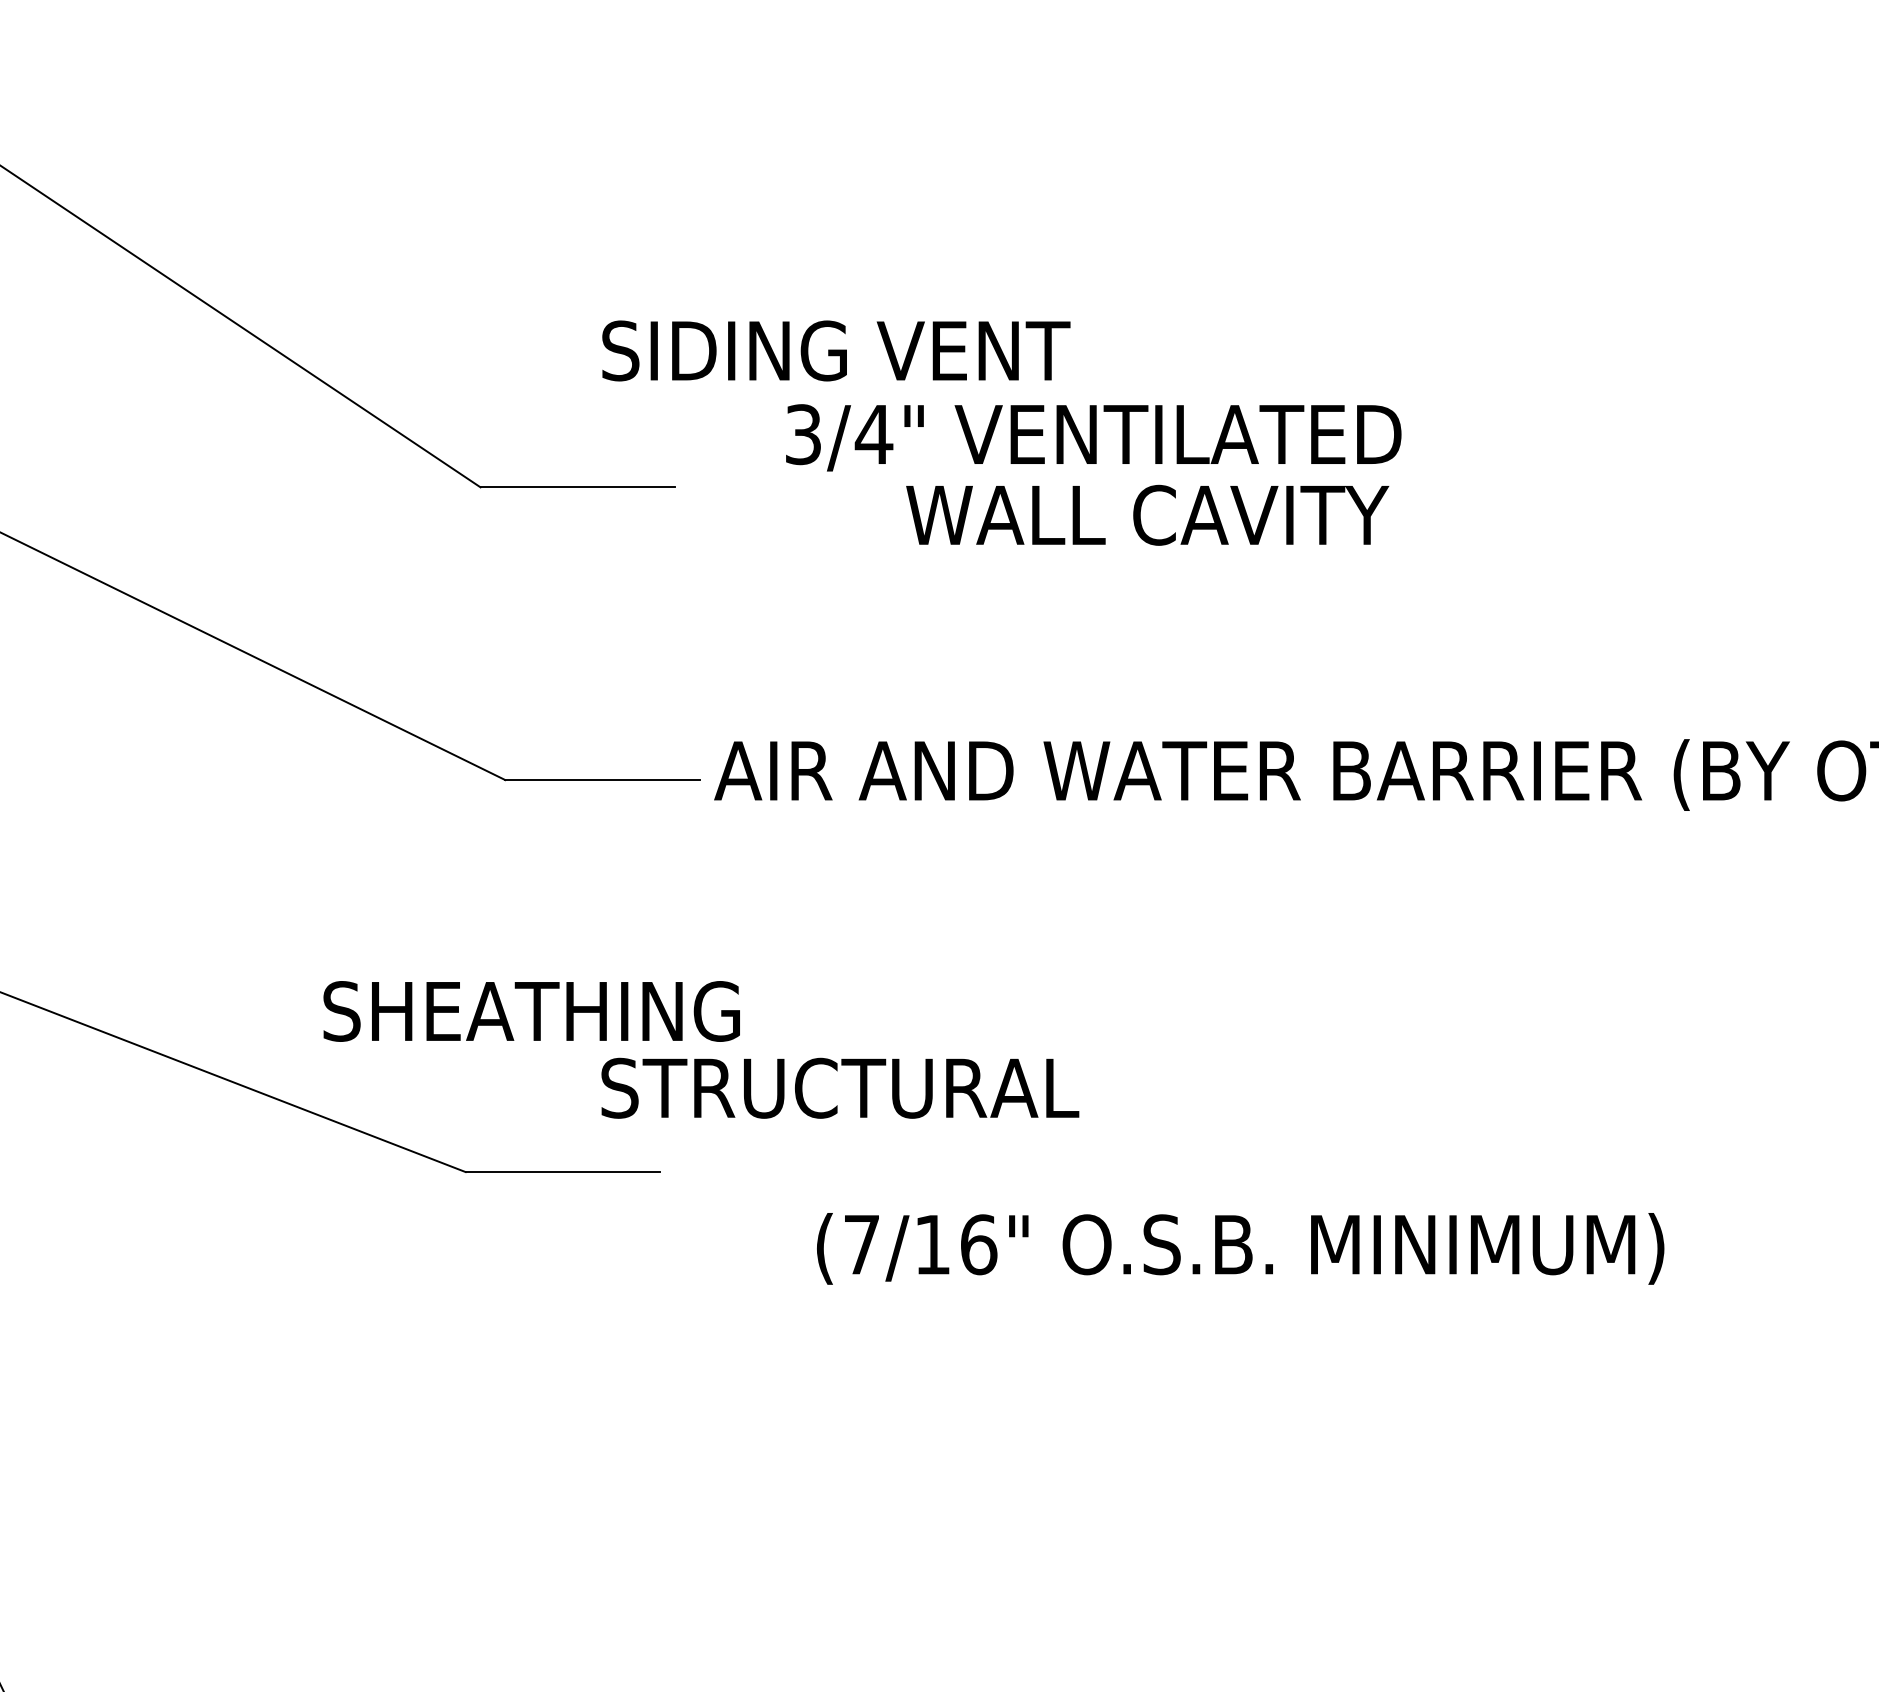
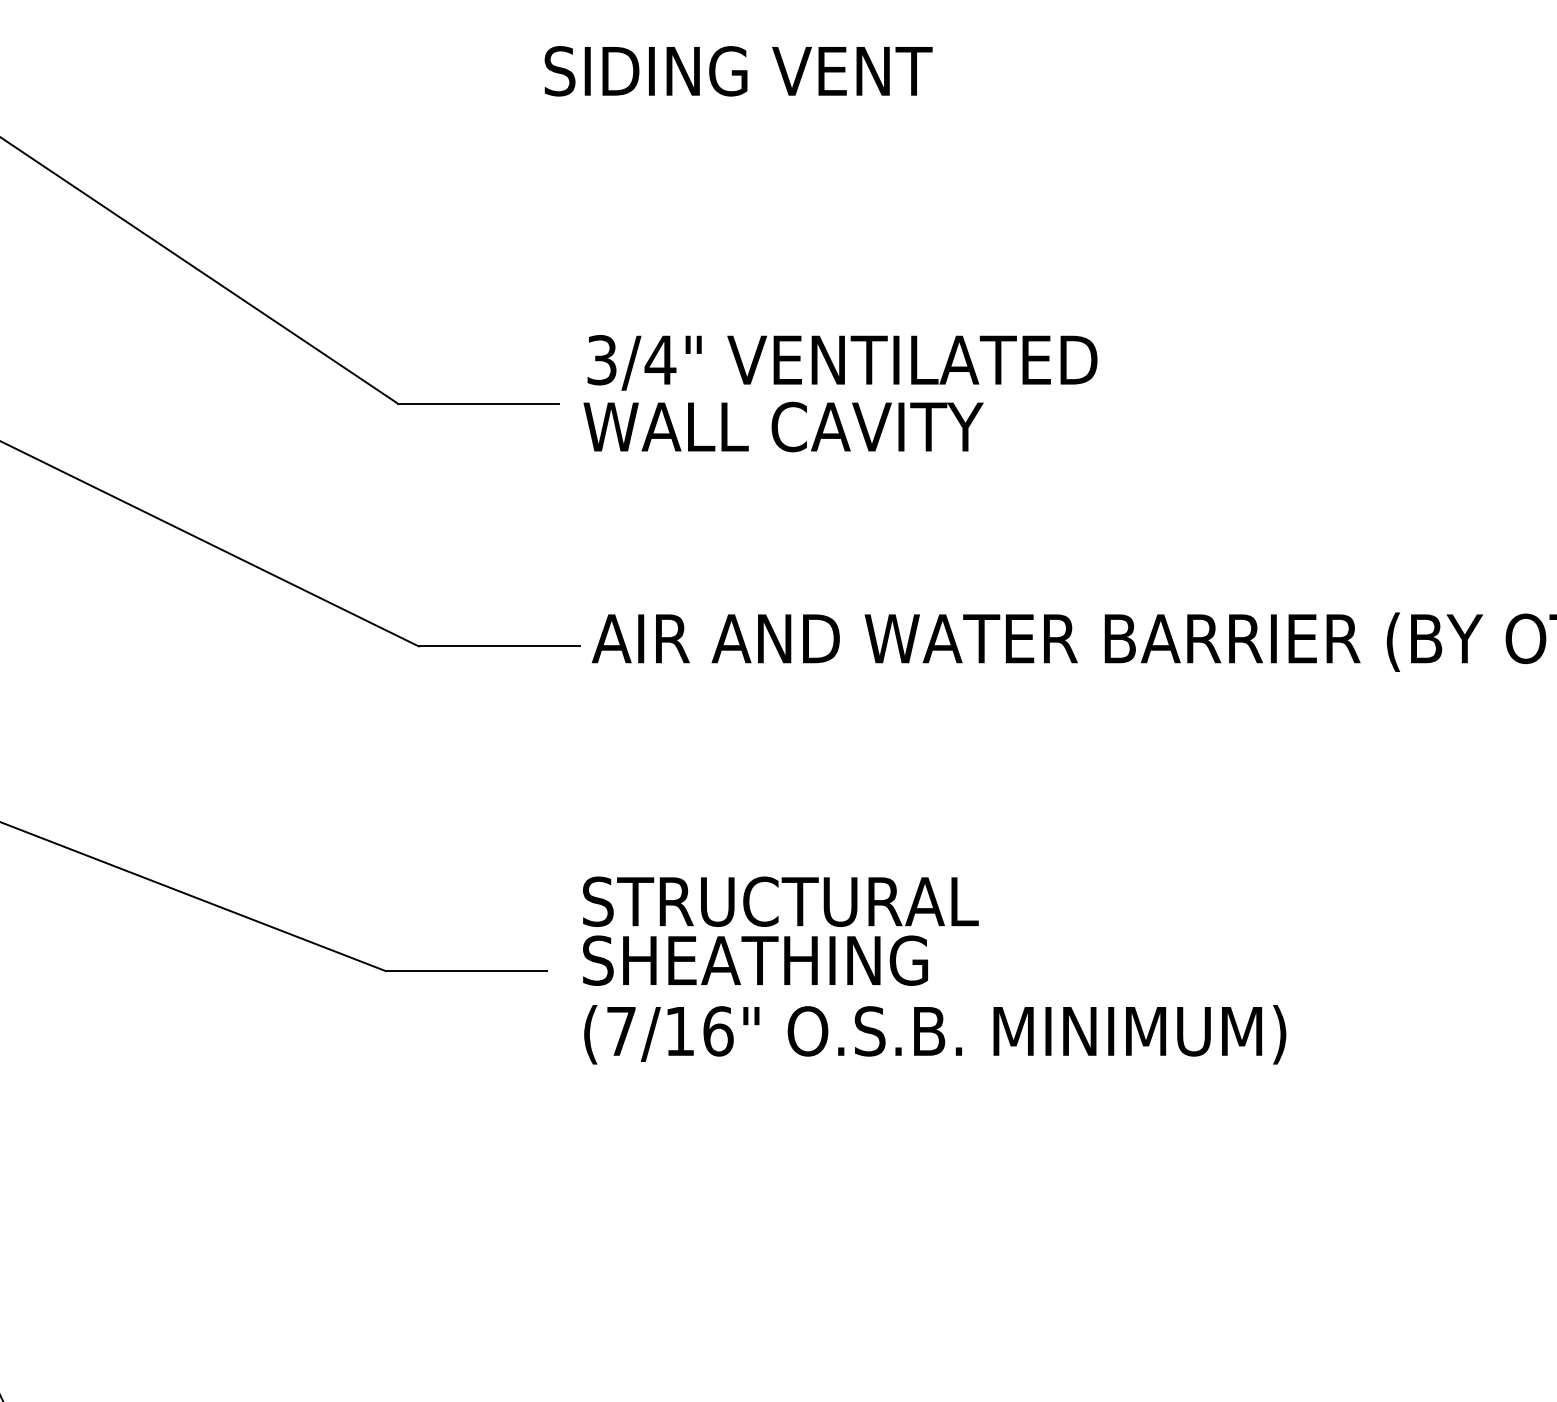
text: (836, 350) -> (738, 70), moved
text: (1093, 437) -> (842, 362), moved
text: (1147, 514) -> (783, 426), moved
text: (531, 1011) -> (755, 960), moved
text: (840, 1087) -> (780, 901), moved
text: (1240, 1248) -> (935, 1034), moved

